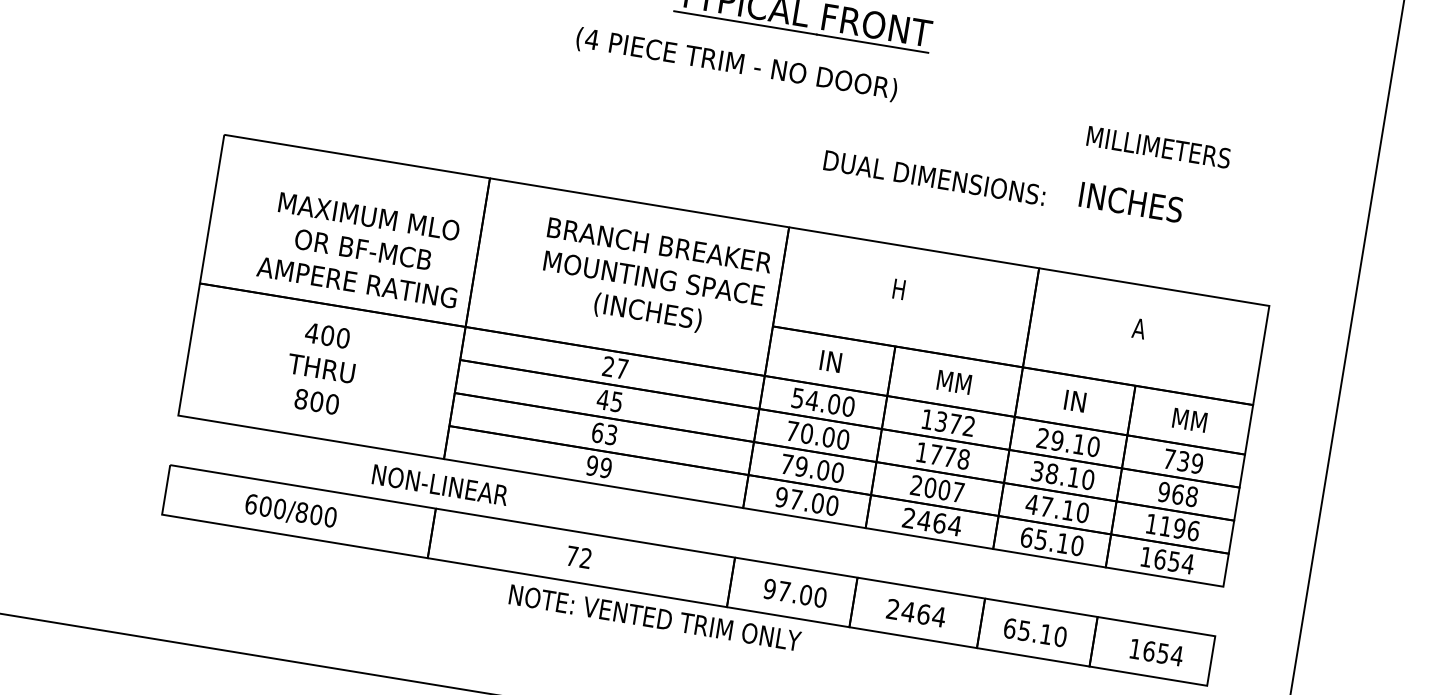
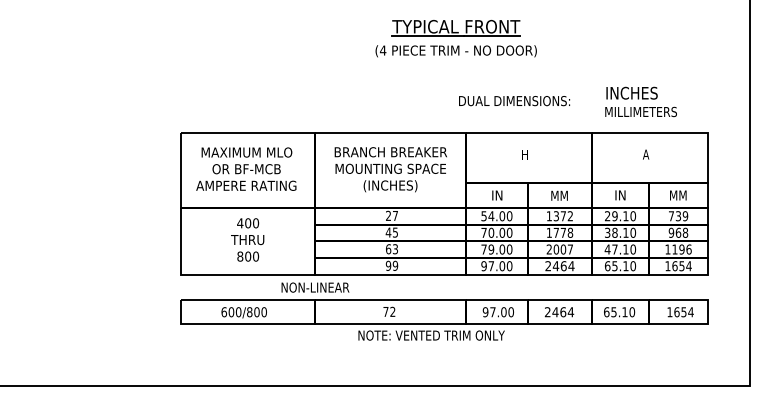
text: (735, 64) -> (455, 51), moved
text: (1157, 146) -> (640, 111), moved
text: (934, 178) -> (514, 101), moved
text: (363, 248) -> (246, 168), moved
text: (653, 279) -> (390, 169), moved

